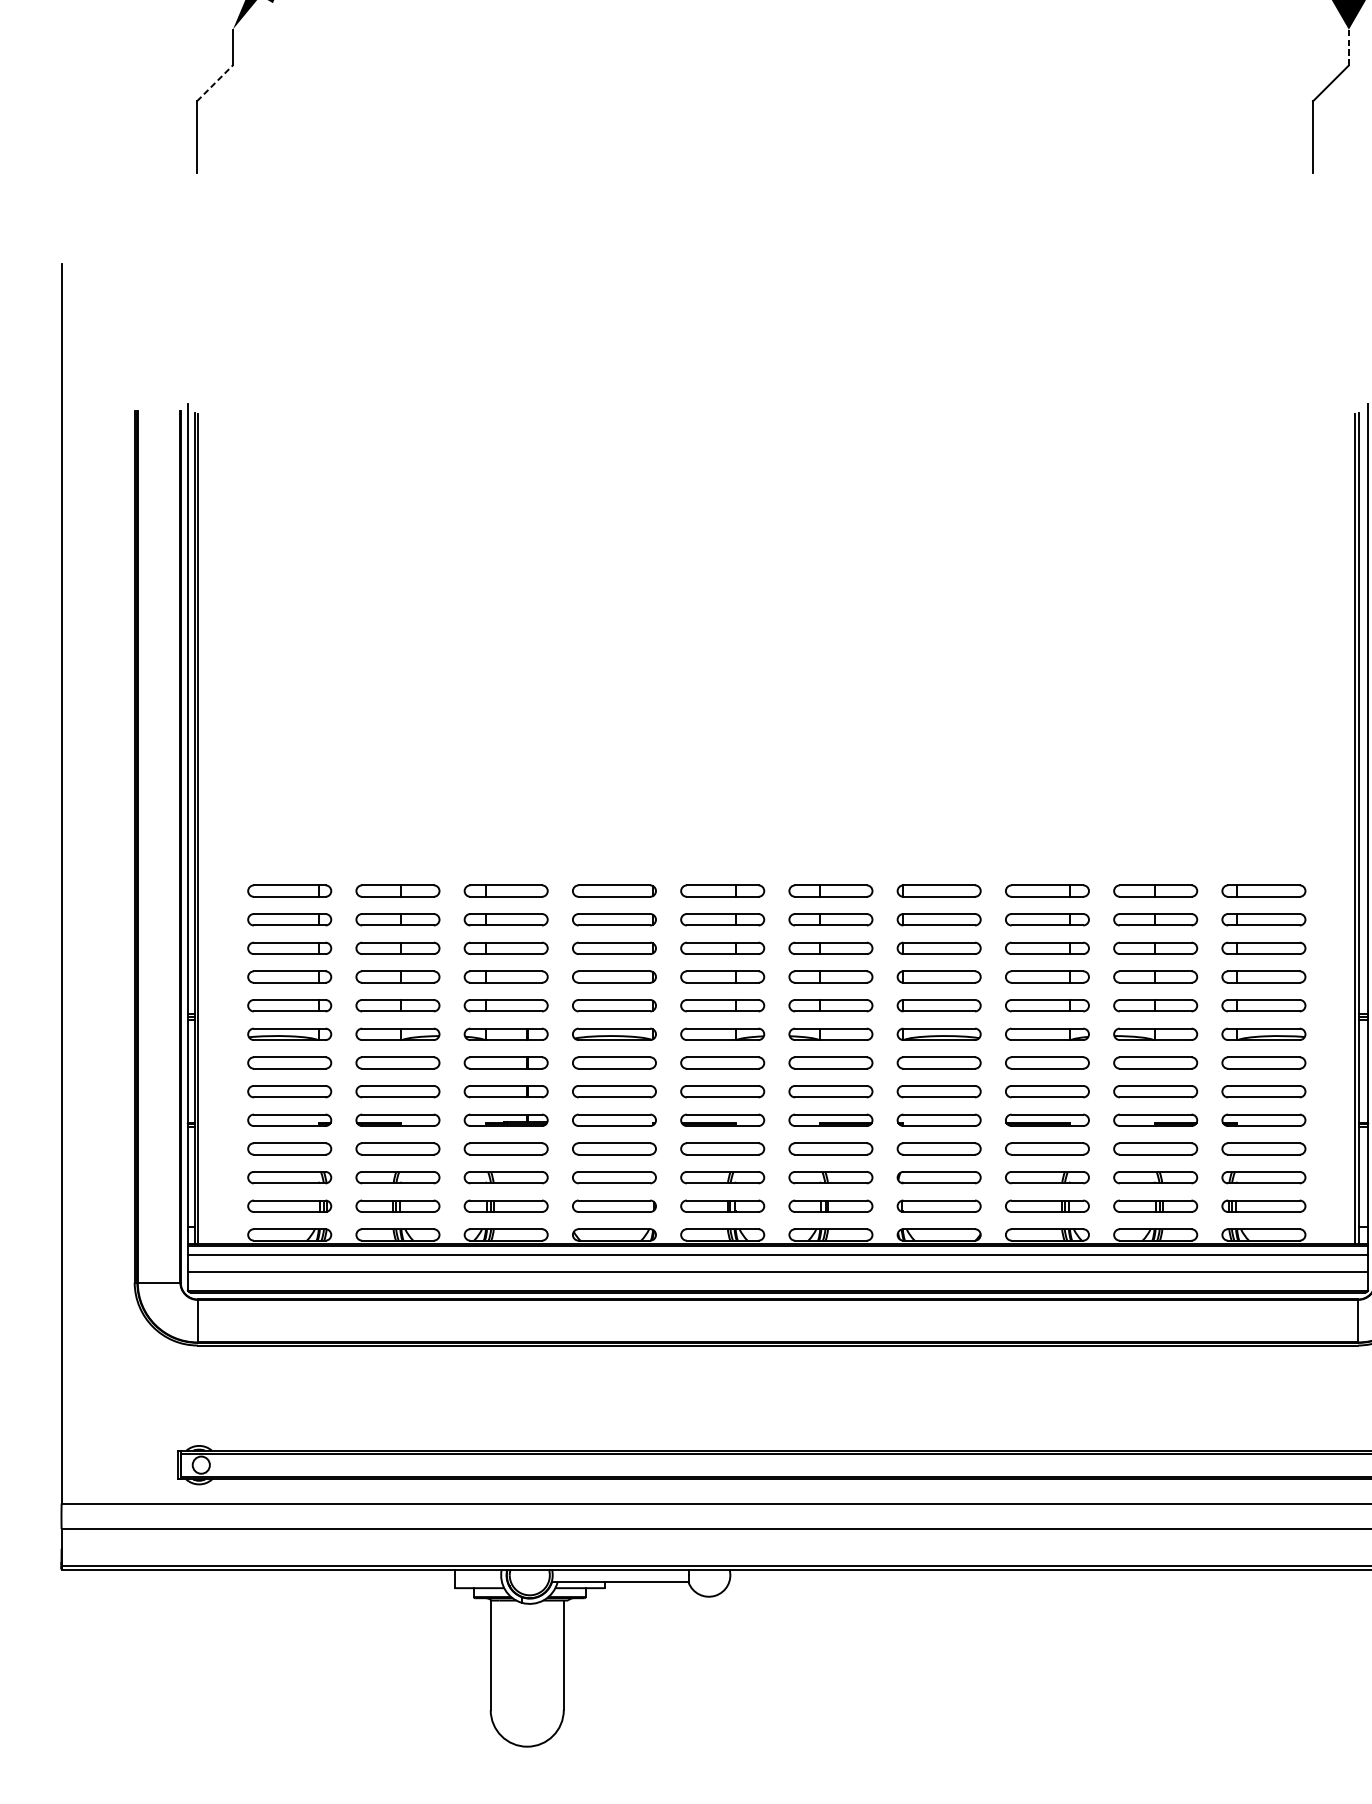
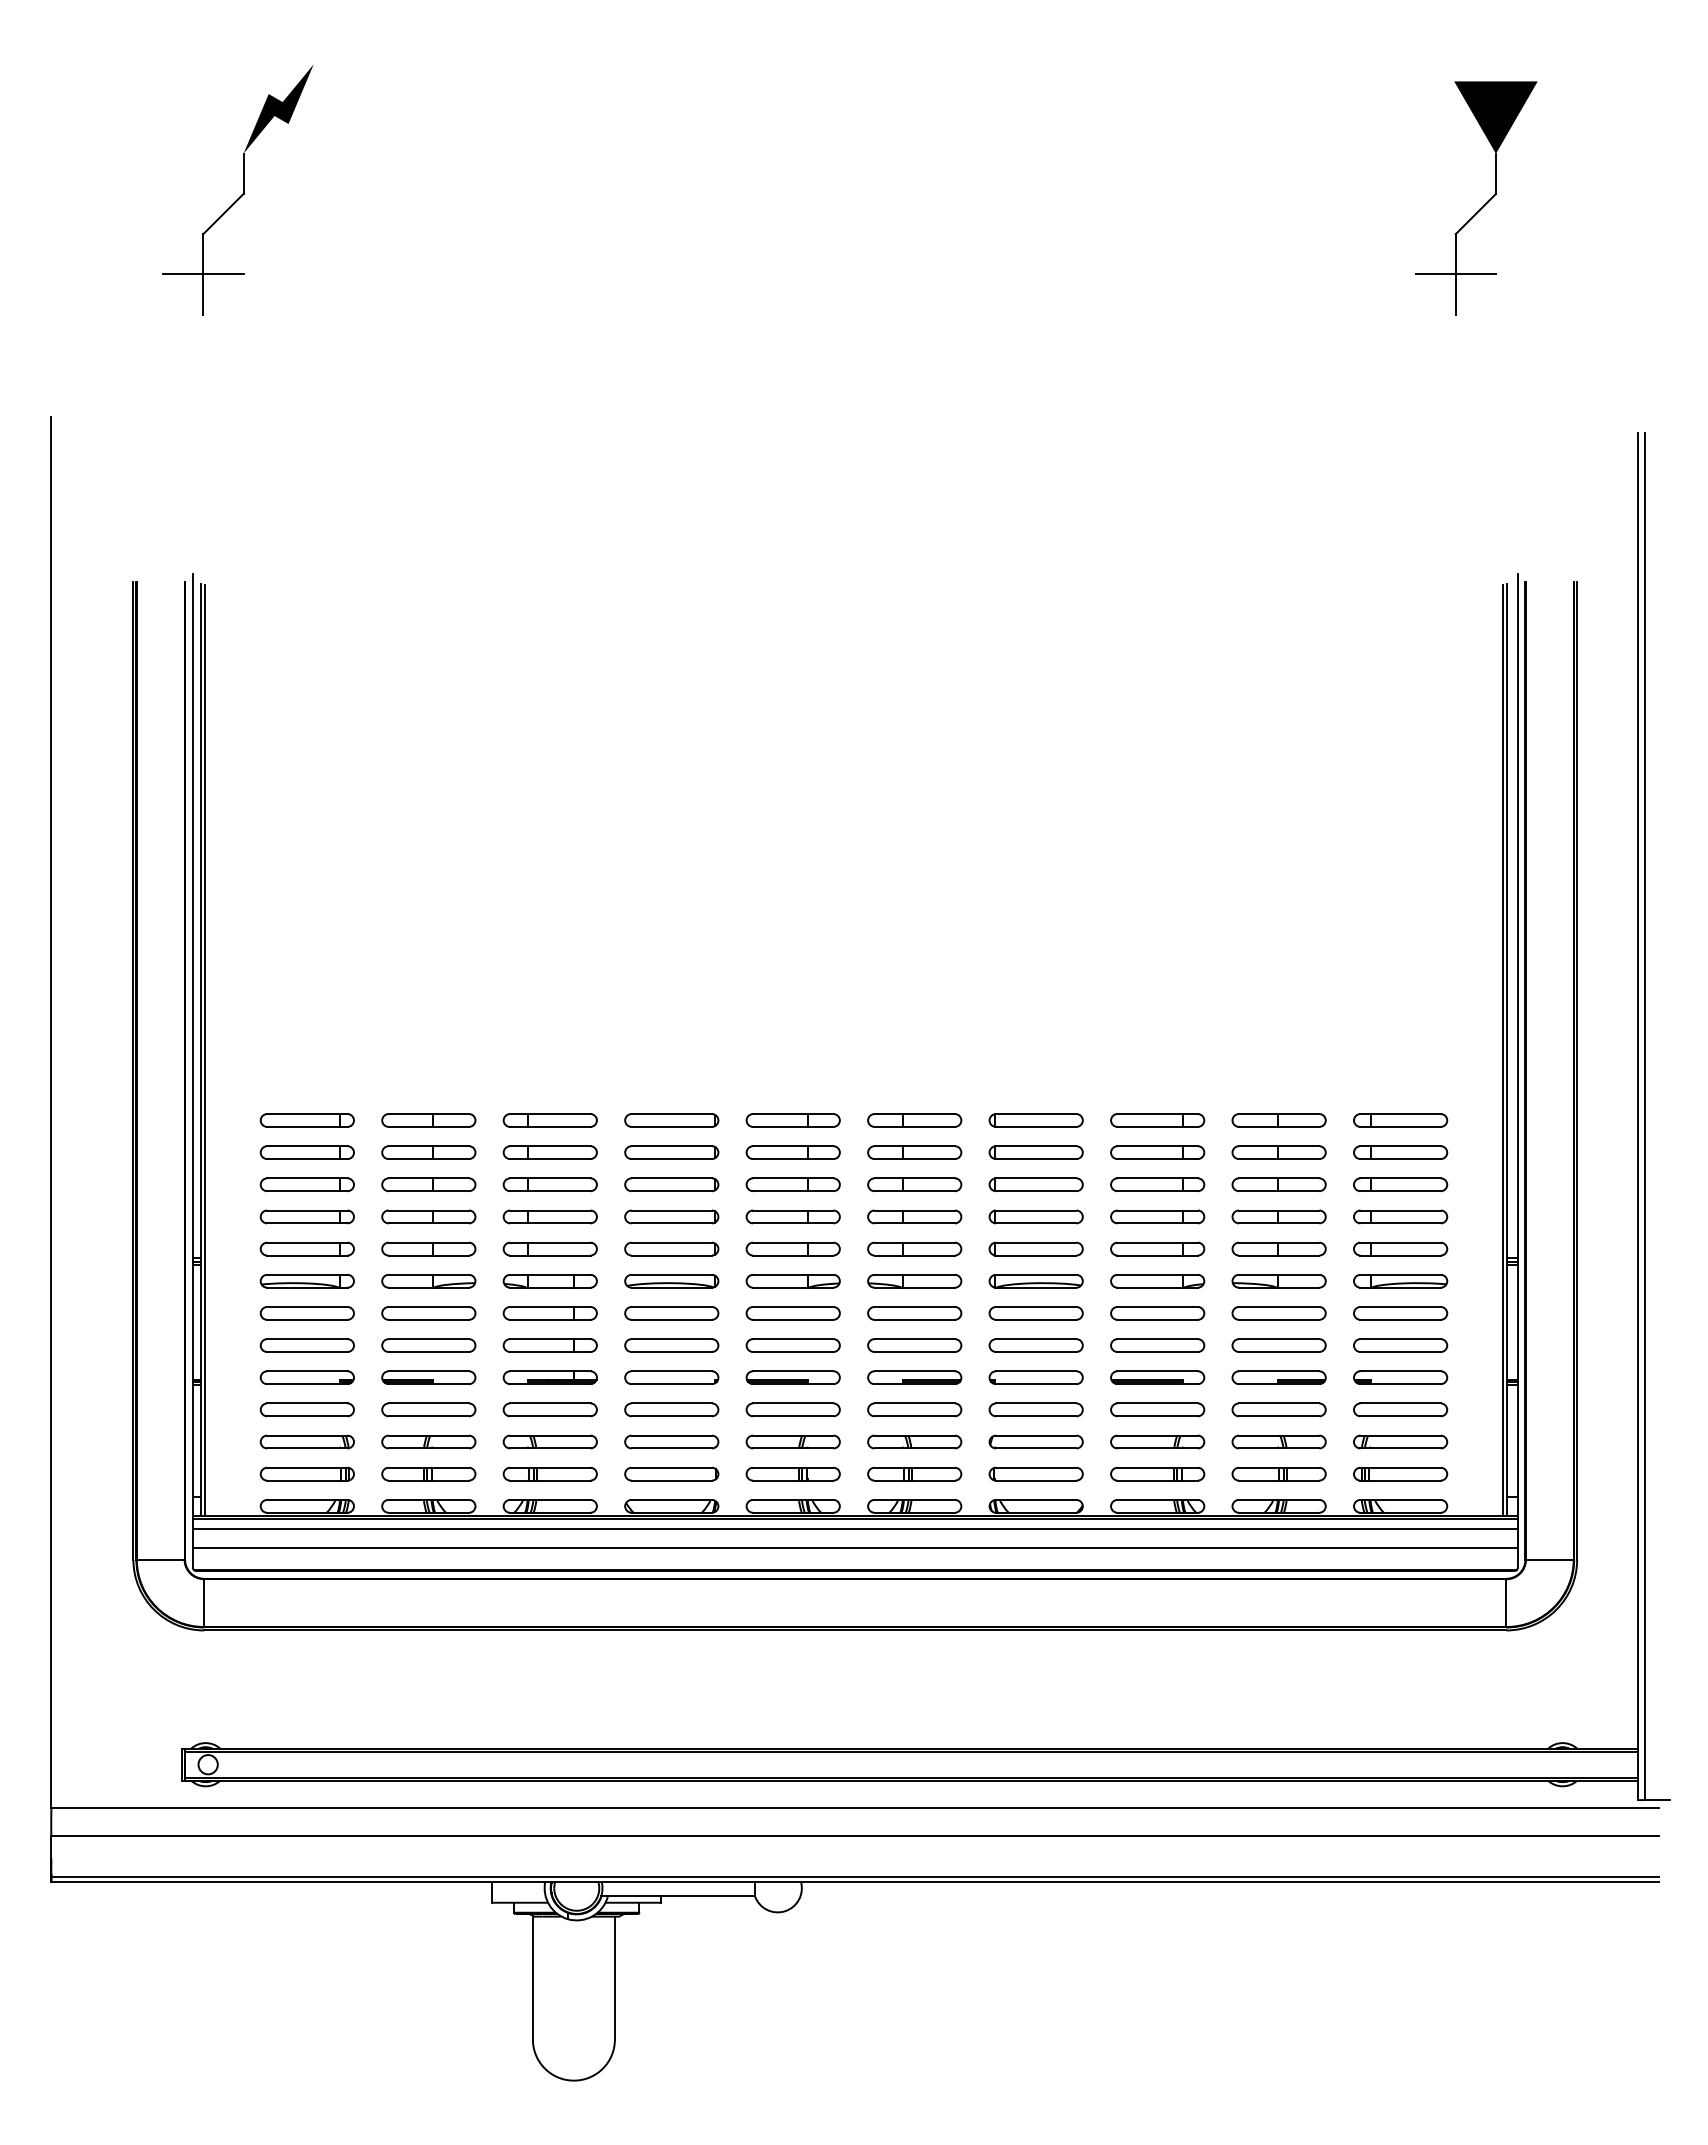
line: (1348, 47) -> (1495, 173), dashed -> solid
line: (214, 82) -> (223, 213), dashed -> solid
line: (197, 137) -> (203, 274), added
line: (1312, 137) -> (1455, 274), added

